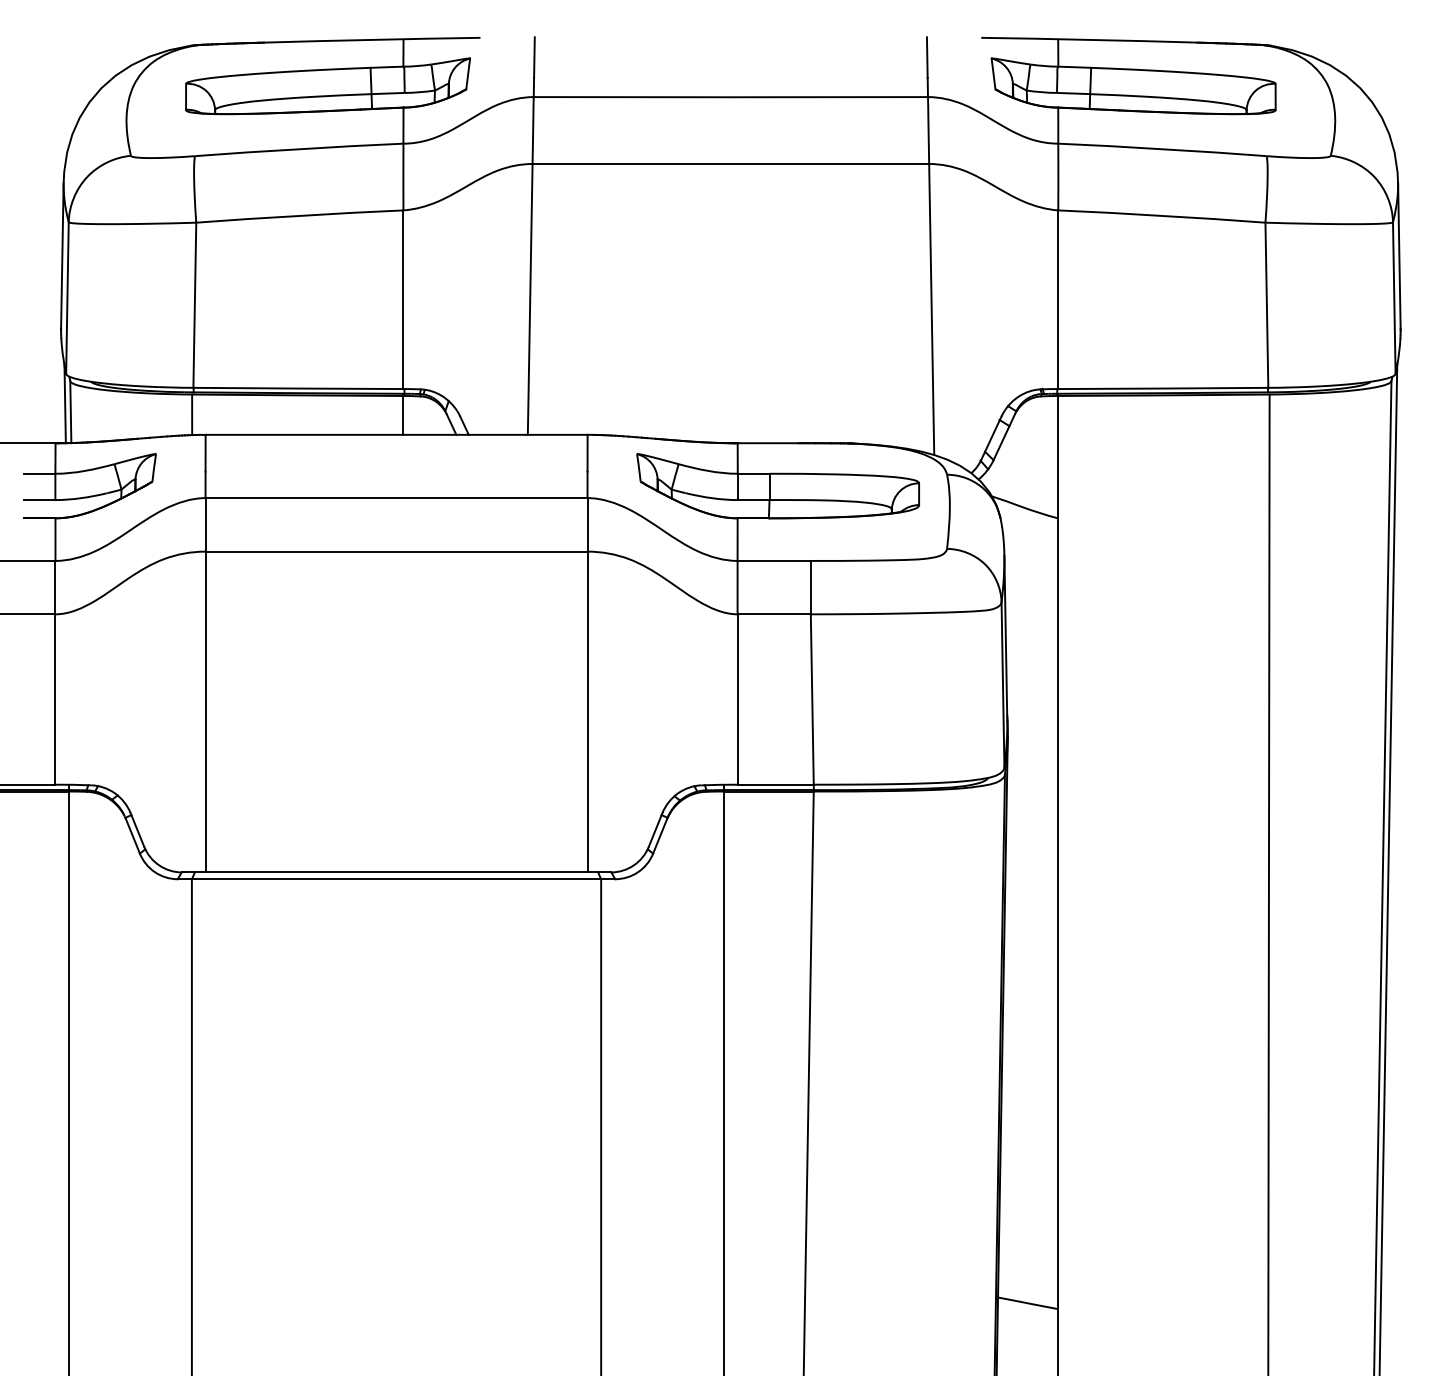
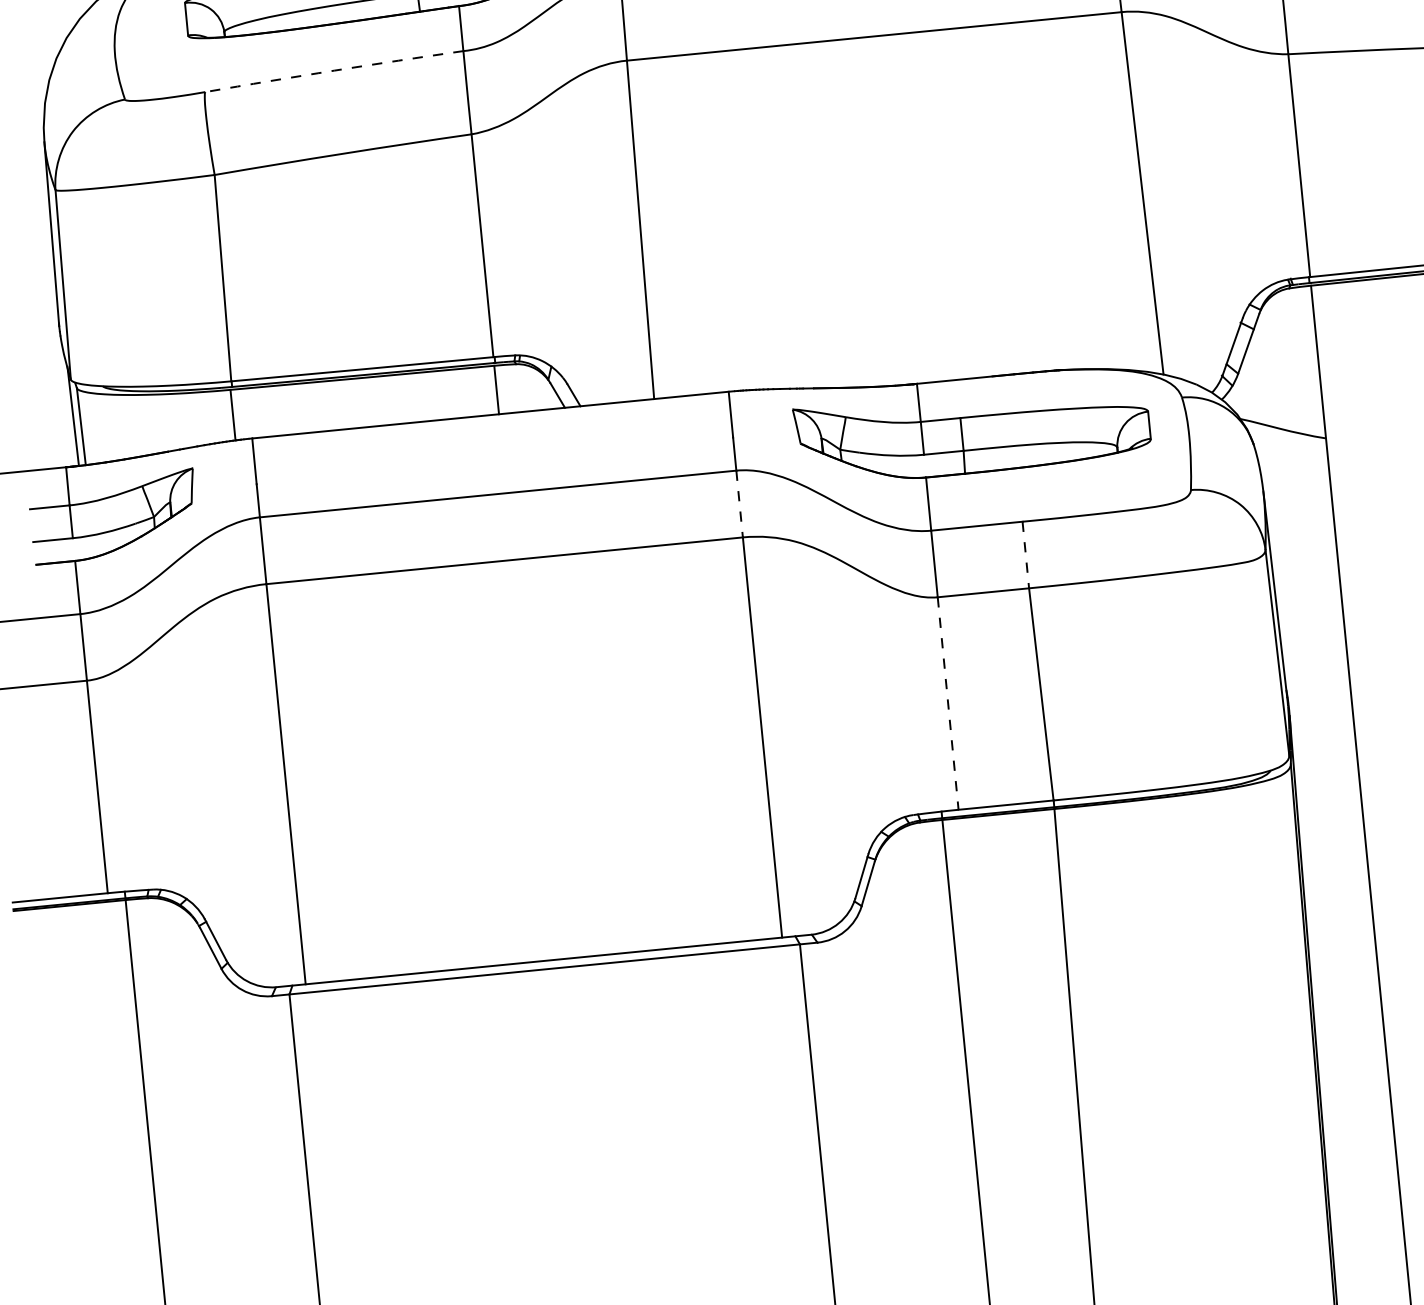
arc: (299, 149) -> (334, 71), solid -> dashed
line: (587, 524) -> (739, 503), solid -> dashed
line: (810, 587) -> (1025, 554), solid -> dashed
line: (737, 700) -> (948, 704), solid -> dashed

